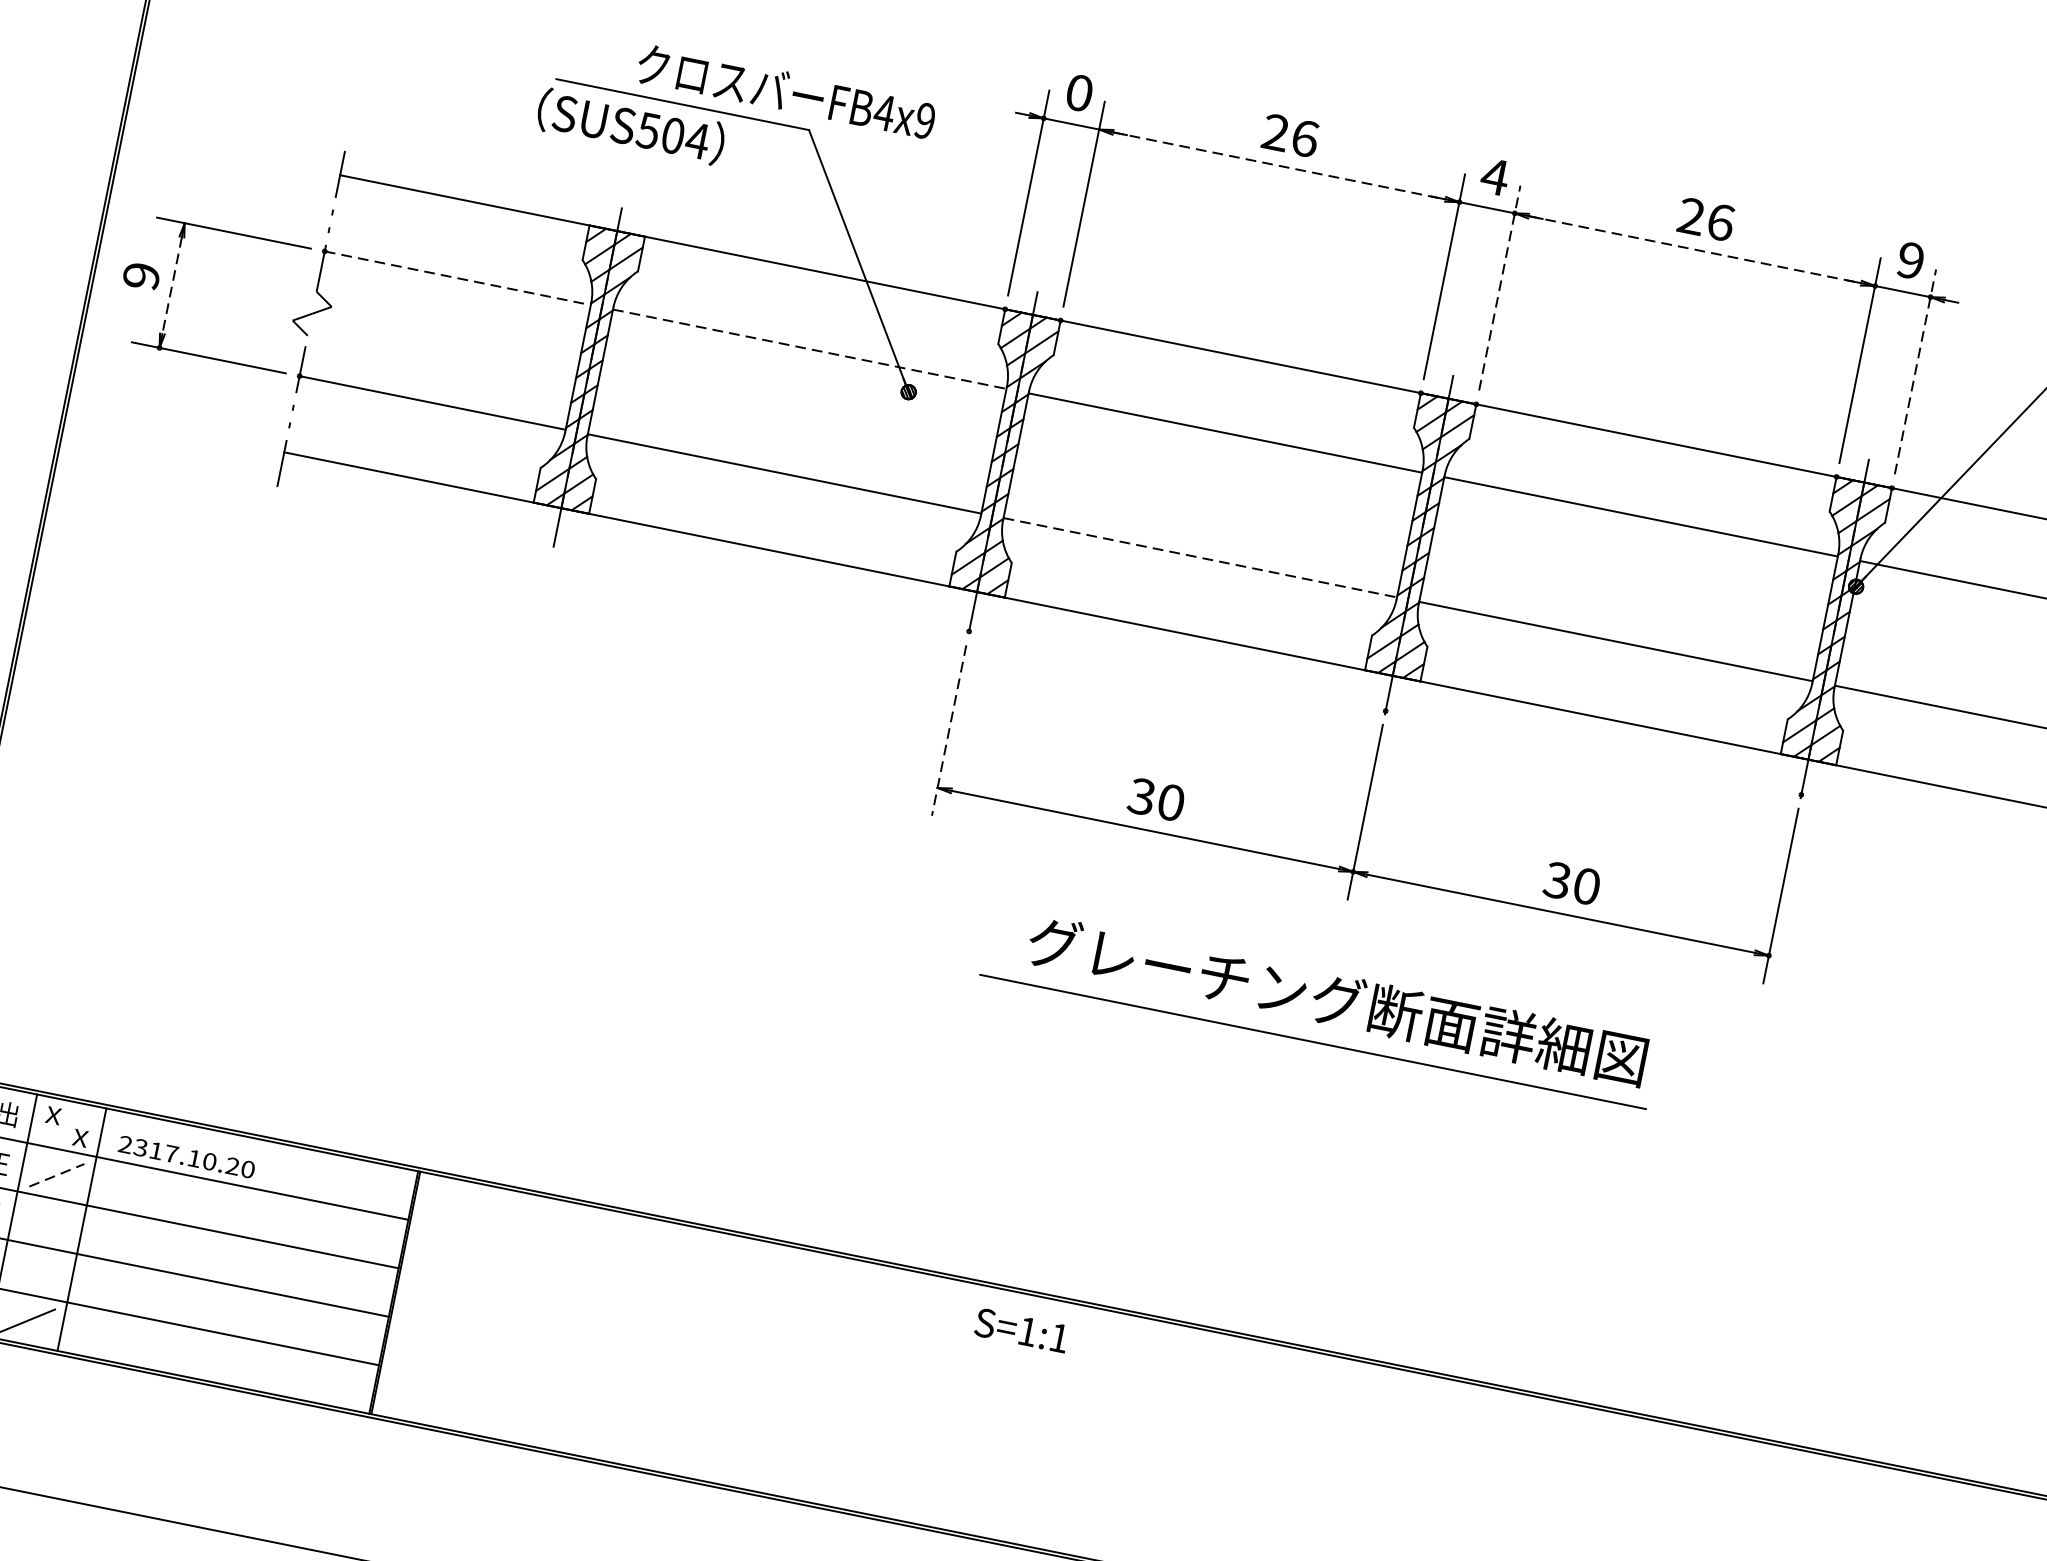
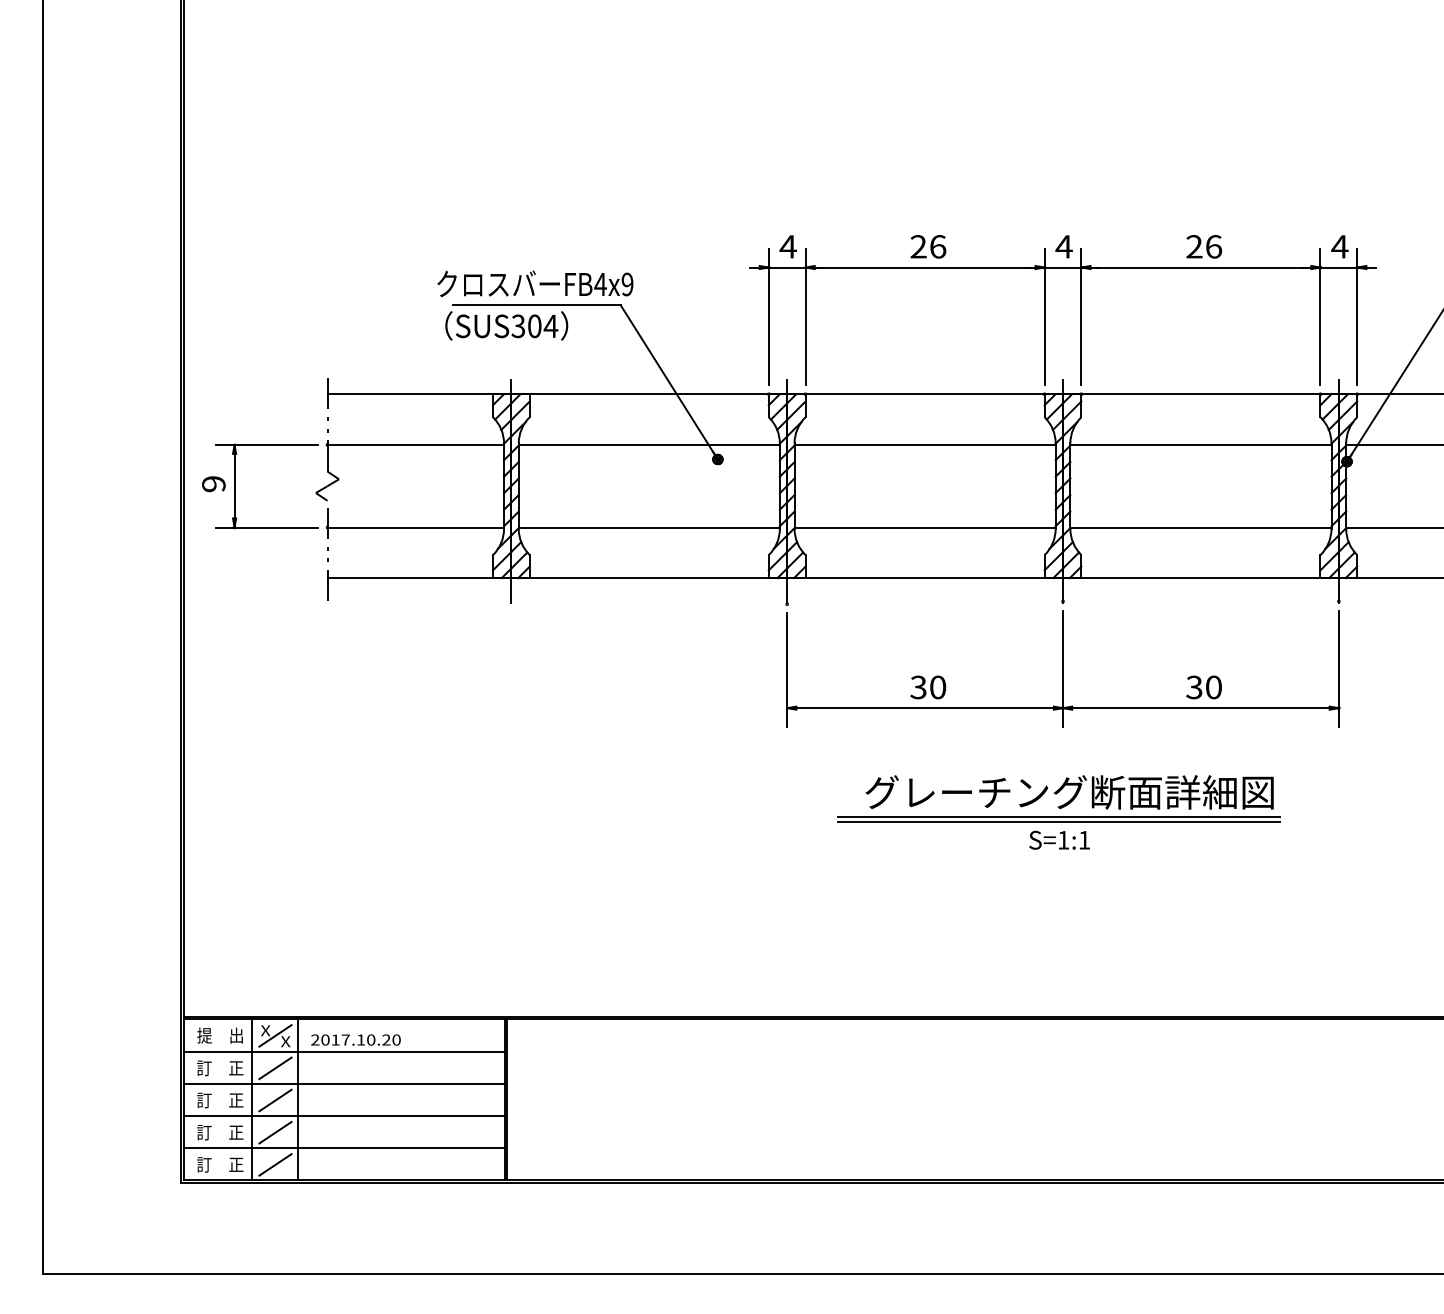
text: (786, 91) -> (535, 283), moved
text: (1079, 92) -> (788, 246), 0 -> 4
text: (648, 129) -> (518, 325), SUS504 -> SUS304
line: (1279, 165) -> (925, 267), dashed -> solid
line: (1695, 249) -> (1201, 267), dashed -> solid
text: (1910, 260) -> (1339, 246), 9 -> 4
line: (459, 277) -> (416, 444), dashed -> solid
line: (171, 285) -> (234, 486), dashed -> solid
line: (1499, 288) -> (1081, 317), dashed -> solid
line: (810, 348) -> (649, 444), dashed -> solid
line: (1915, 372) -> (1357, 317), dashed -> solid
line: (1200, 557) -> (925, 527), dashed -> solid
line: (949, 731) -> (787, 670), dashed -> solid
line: (1314, 1035) -> (1059, 817), added
line: (66, 1125) -> (275, 1035), added
text: (141, 1147) -> (325, 1039), 2317.10.20 -> 2017.10.20
line: (56, 1175) -> (275, 1068), dashed -> solid
line: (47, 1223) -> (275, 1100), added
line: (37, 1272) -> (275, 1132), added
text: (1021, 1329) -> (1059, 839), moved

